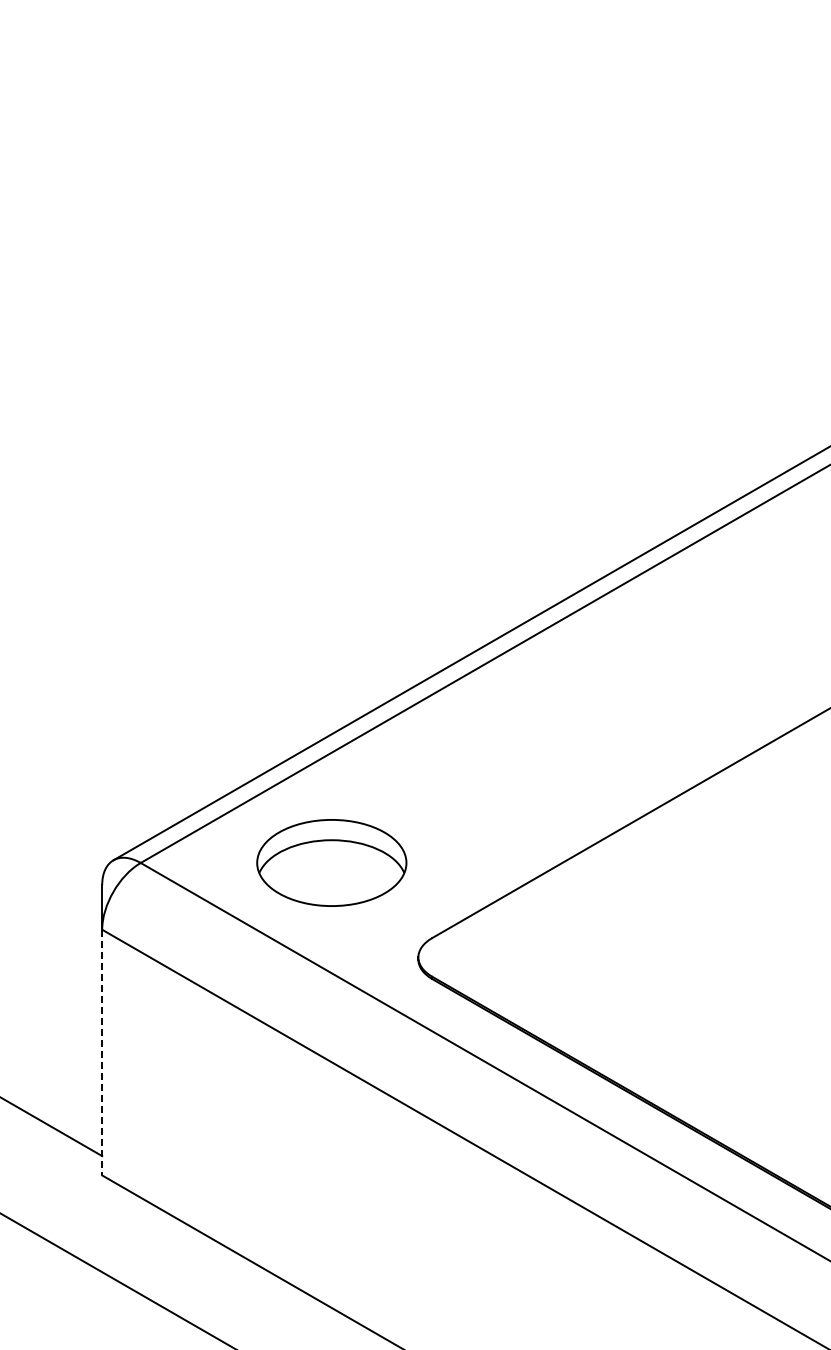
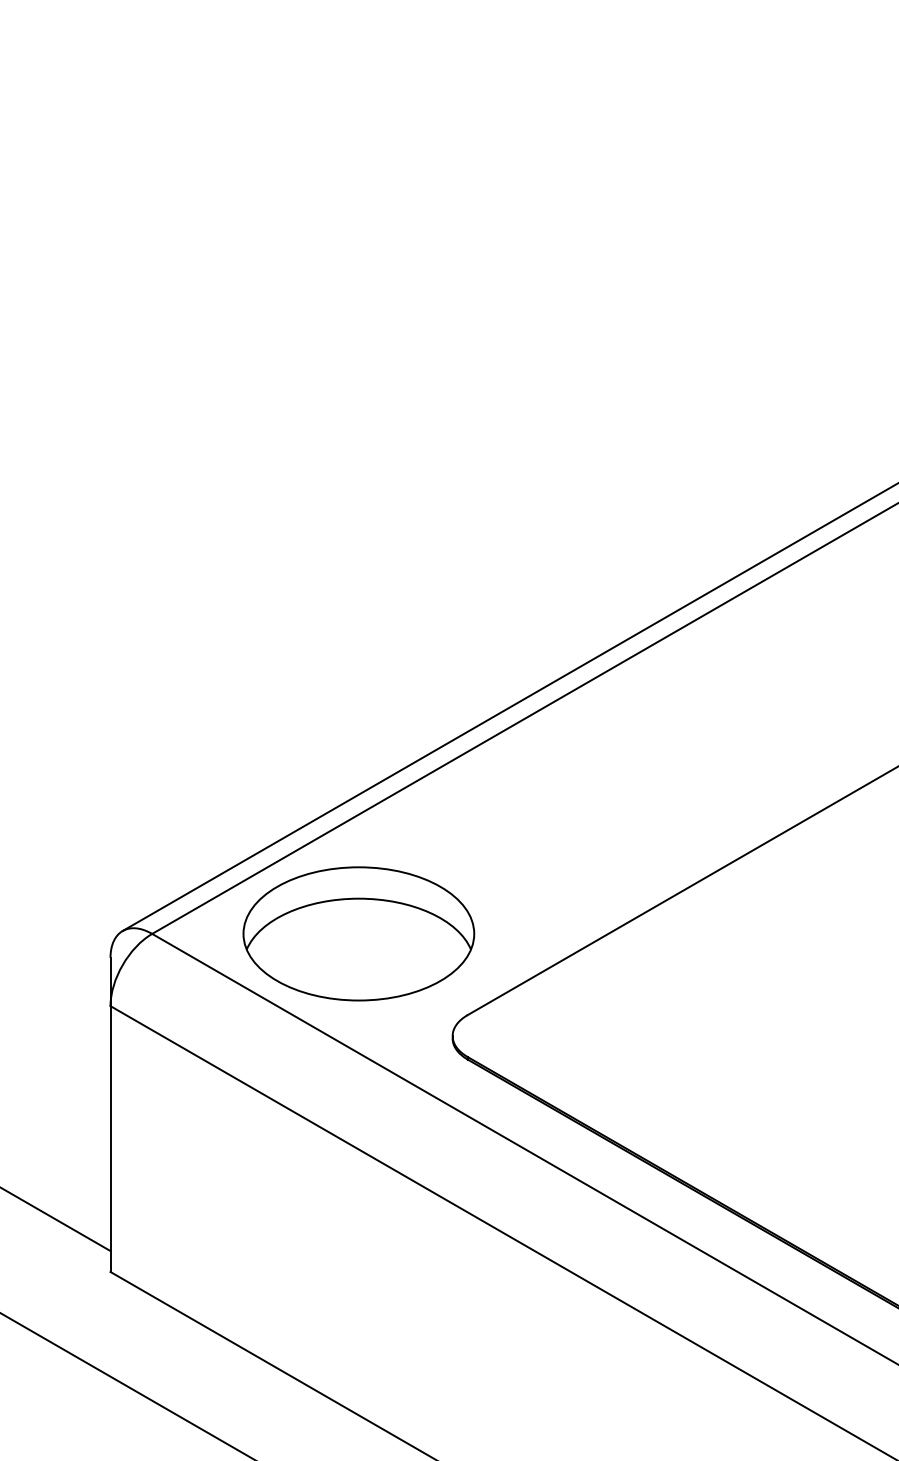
part: (331, 862) -> (358, 933), size x1.43
line: (102, 1052) -> (110, 1138), dashed -> solid

